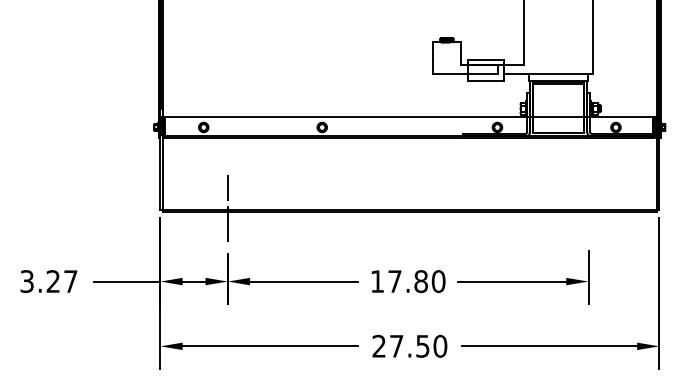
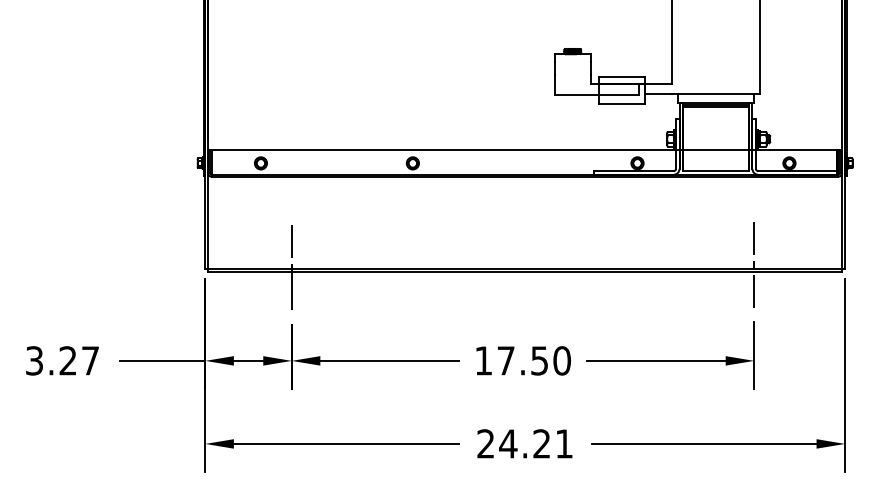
line: (588, 208) -> (754, 267), added
text: (421, 281) -> (540, 360), 17.80 -> 17.50
text: (418, 345) -> (536, 442), 27.50 -> 24.21

